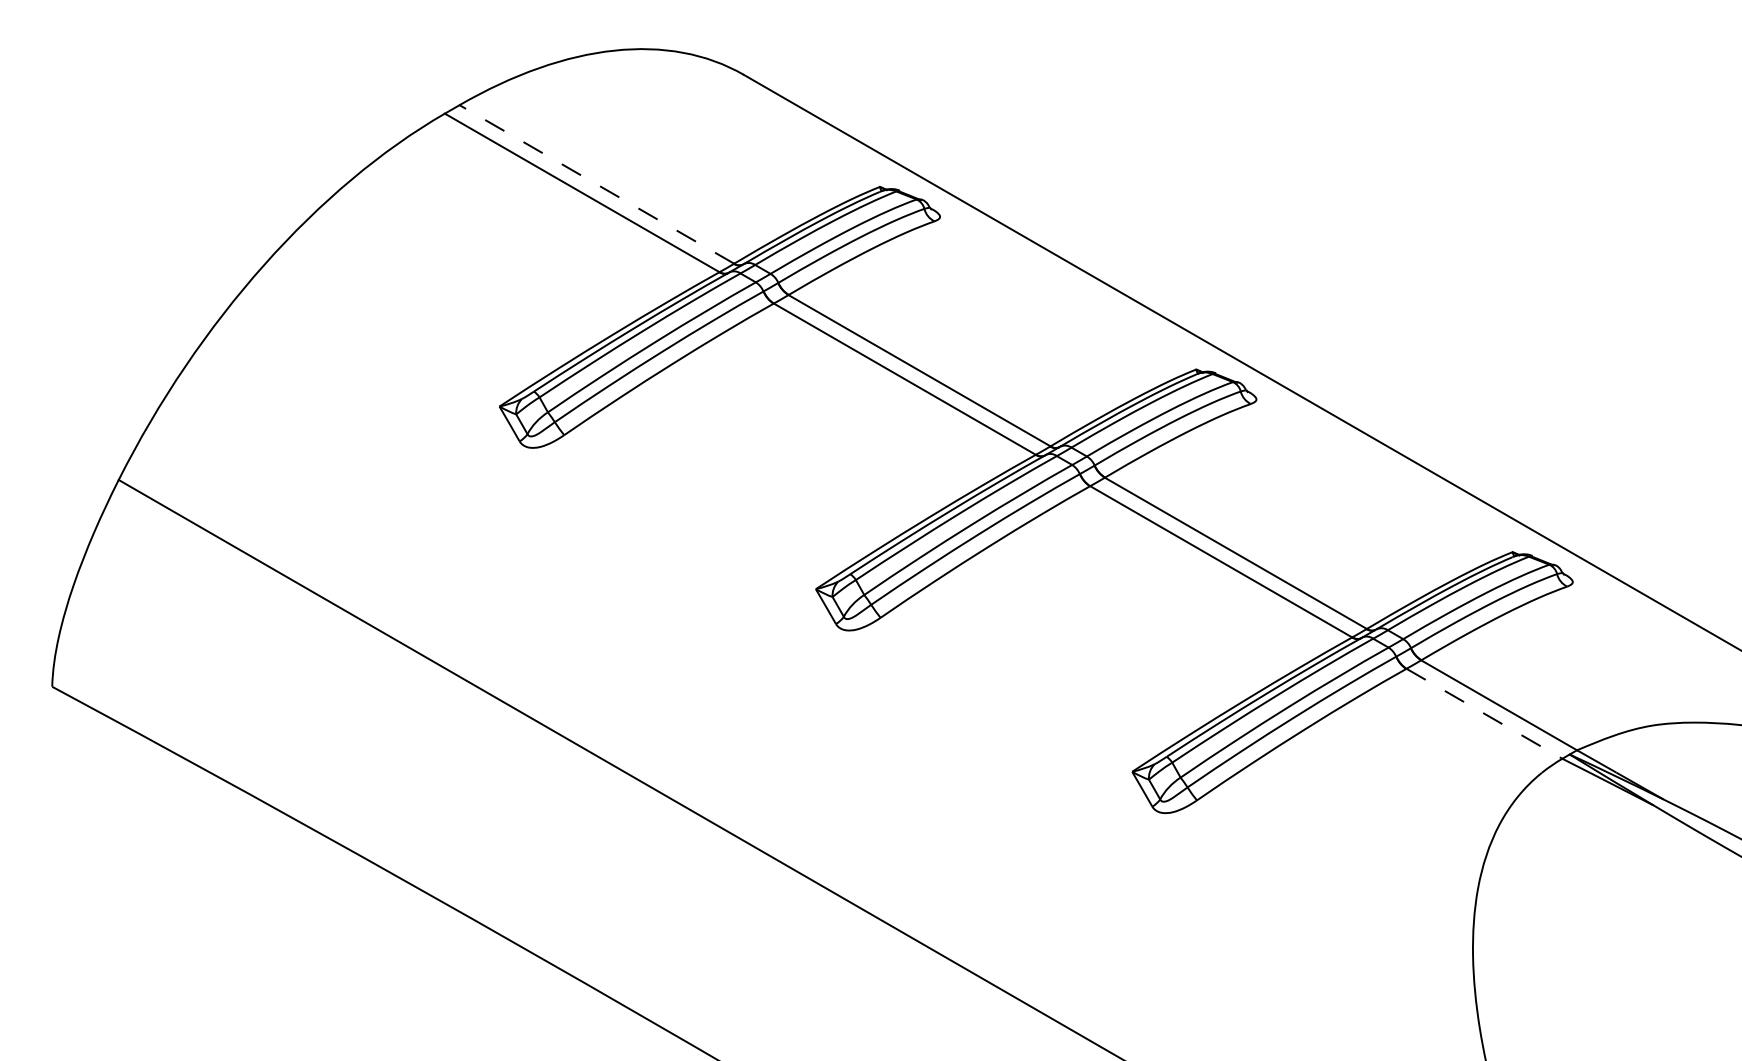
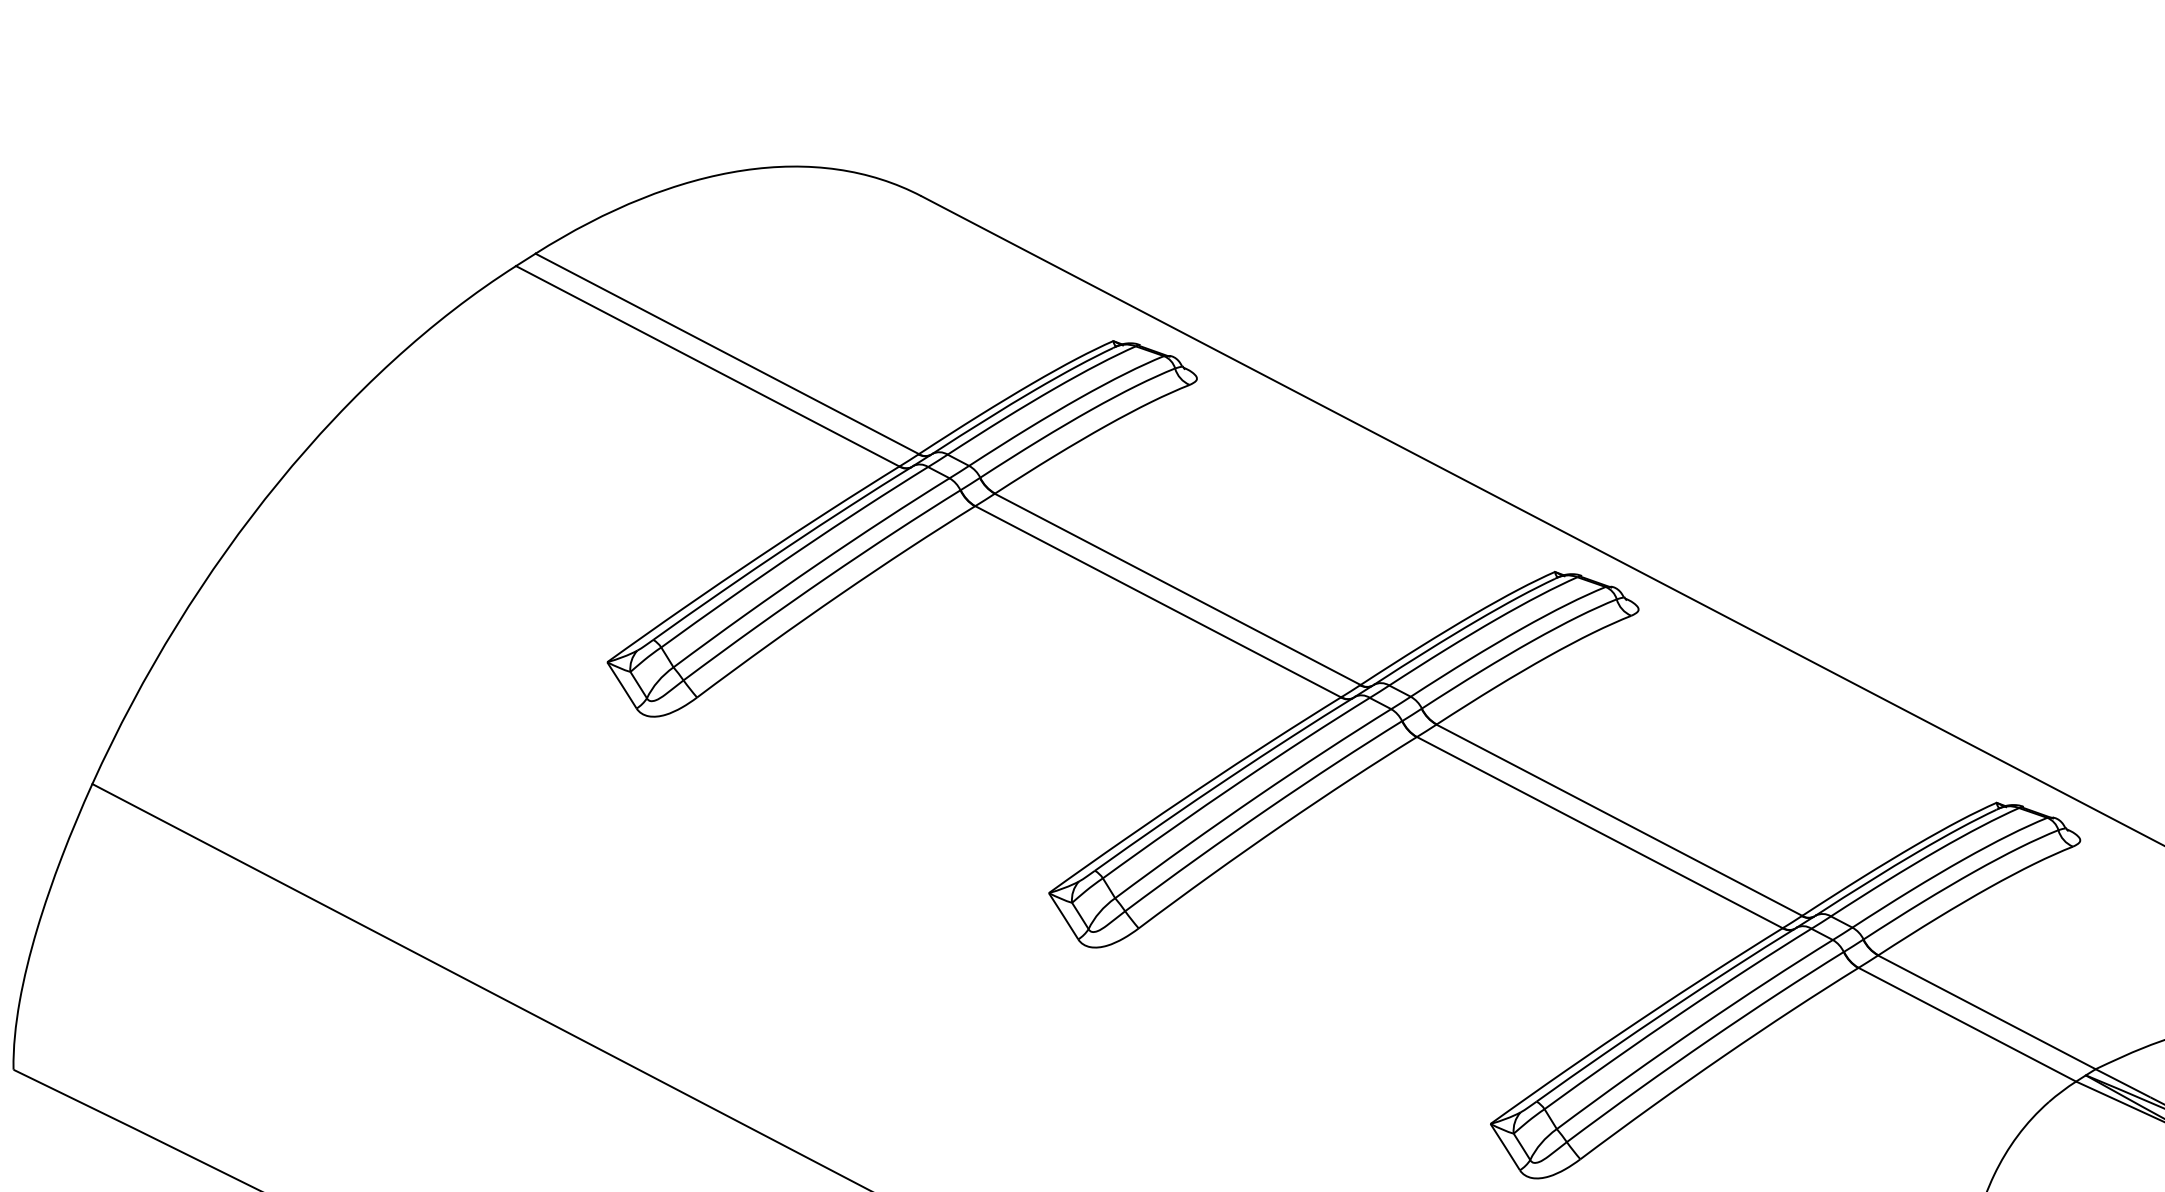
line: (596, 184) -> (726, 353), dashed -> solid
line: (1484, 713) -> (1967, 1024), dashed -> solid

